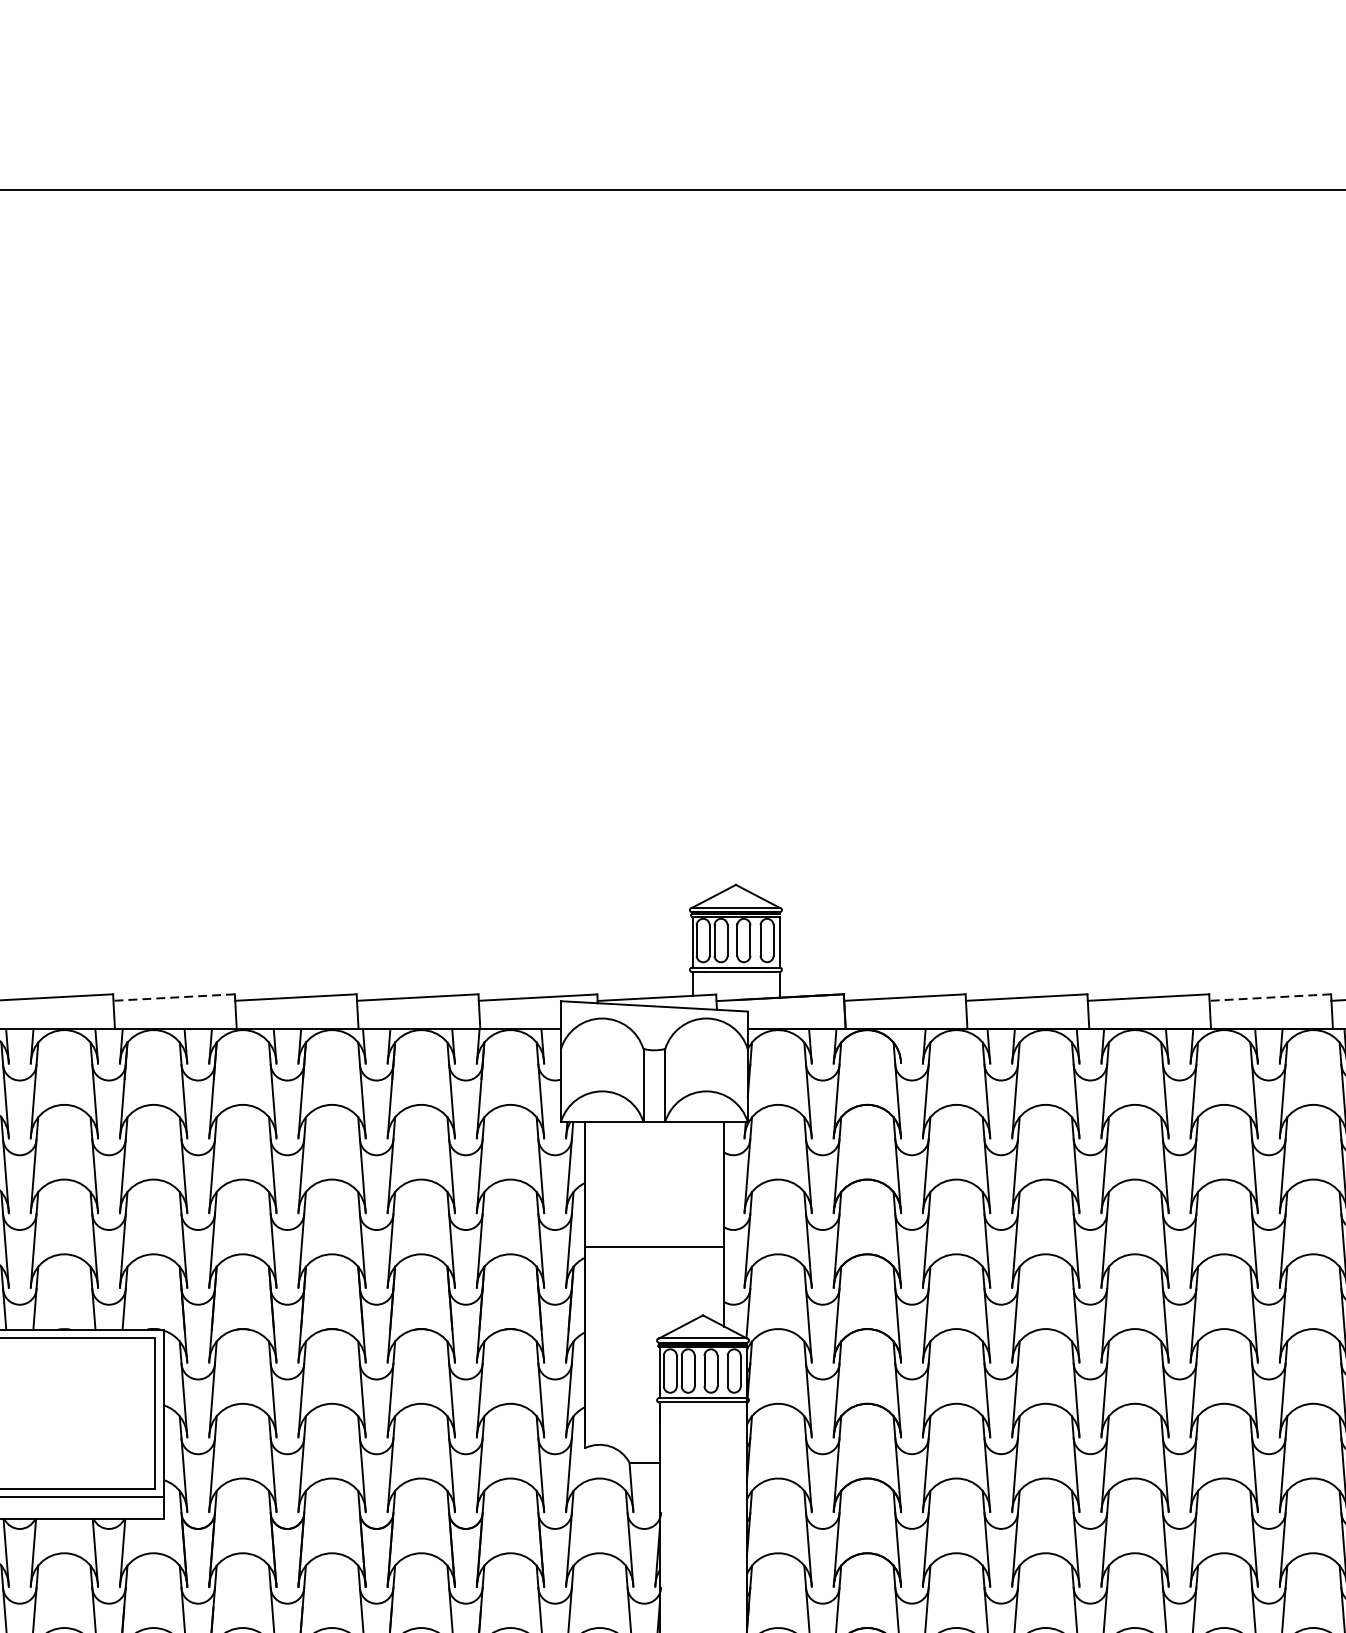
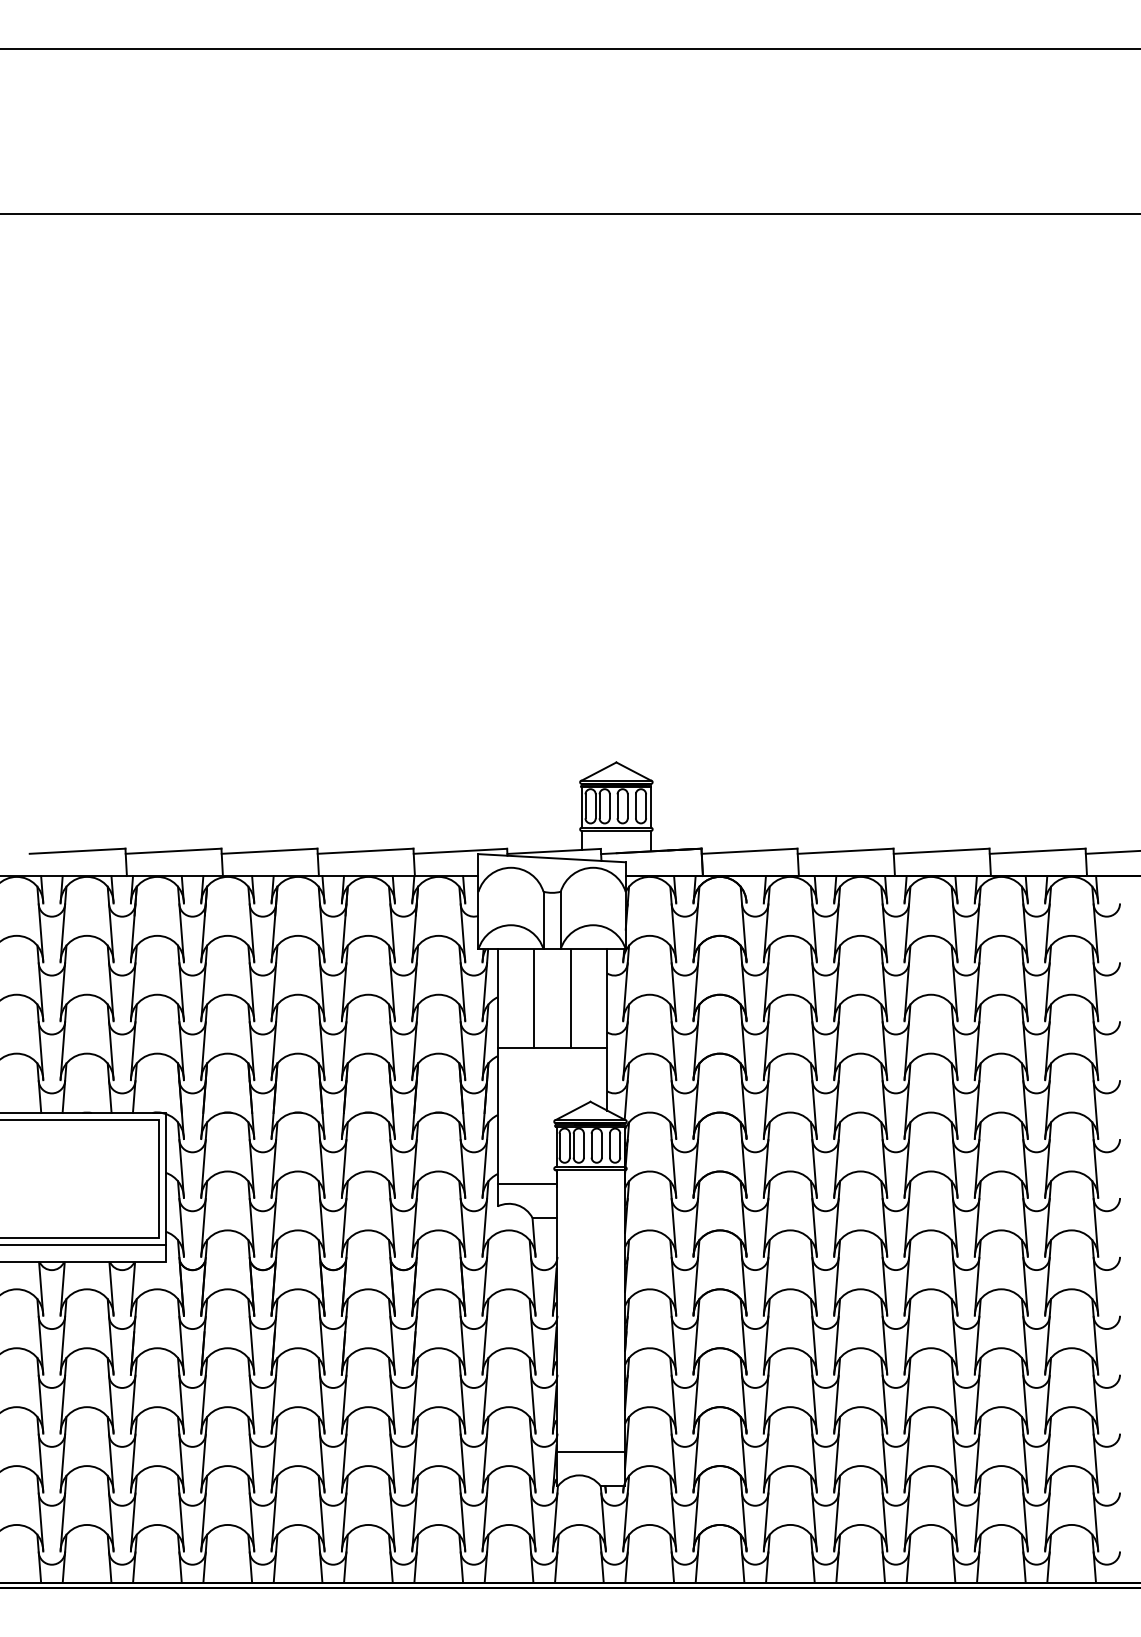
line: (174, 997) -> (173, 851), dashed -> solid
line: (1270, 997) -> (1037, 851), dashed -> solid
line: (630, 1184) -> (533, 998), added
line: (678, 1184) -> (571, 998), added
line: (621, 1419) -> (526, 1183), added

